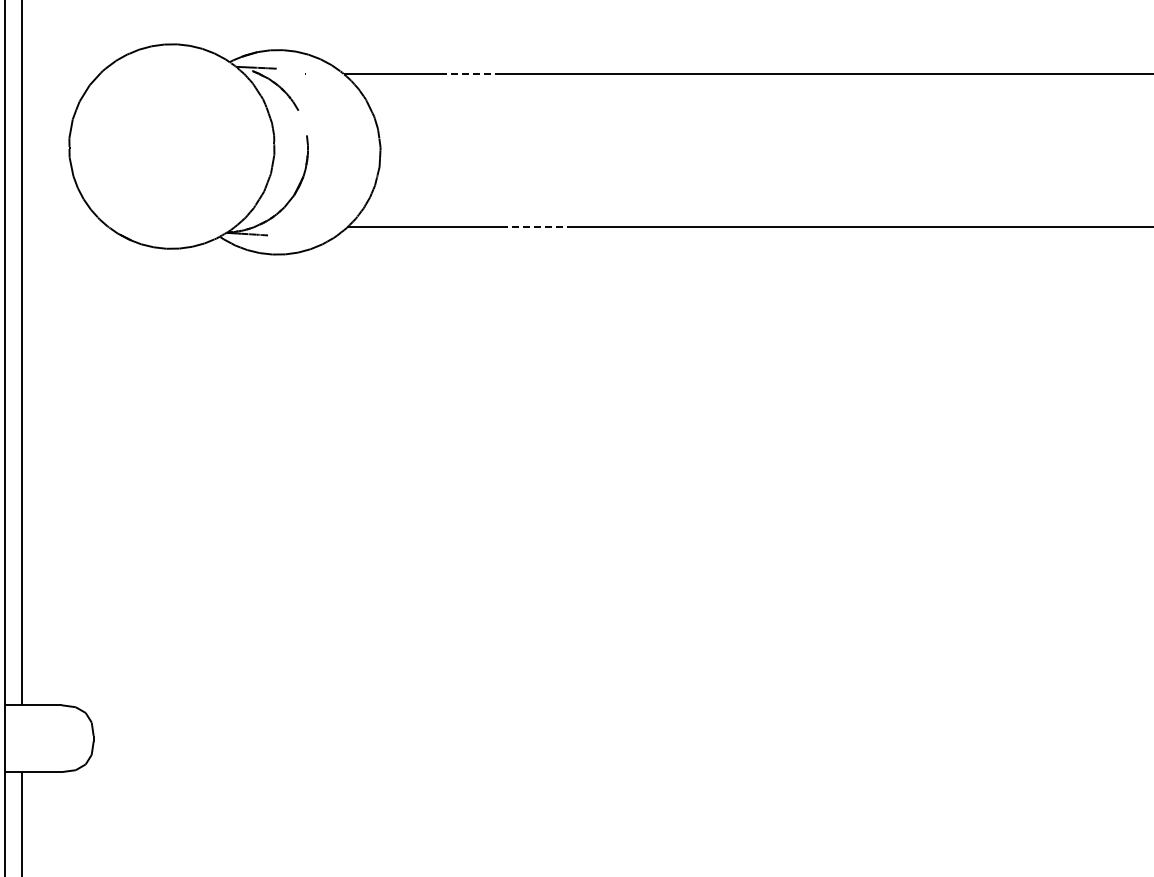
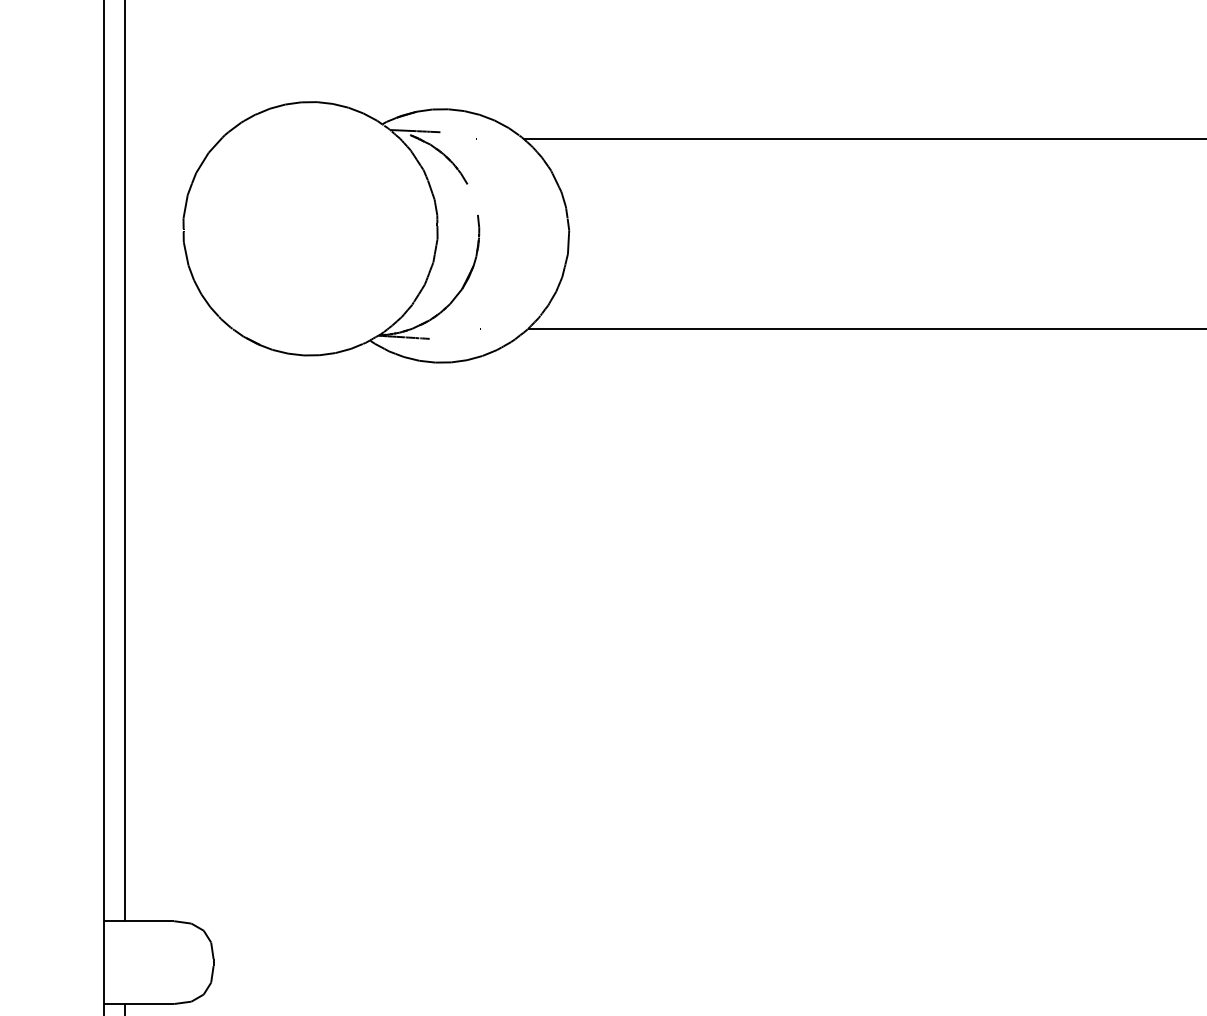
line: (470, 73) -> (680, 138), dashed -> solid
line: (537, 227) -> (763, 329), dashed -> solid

